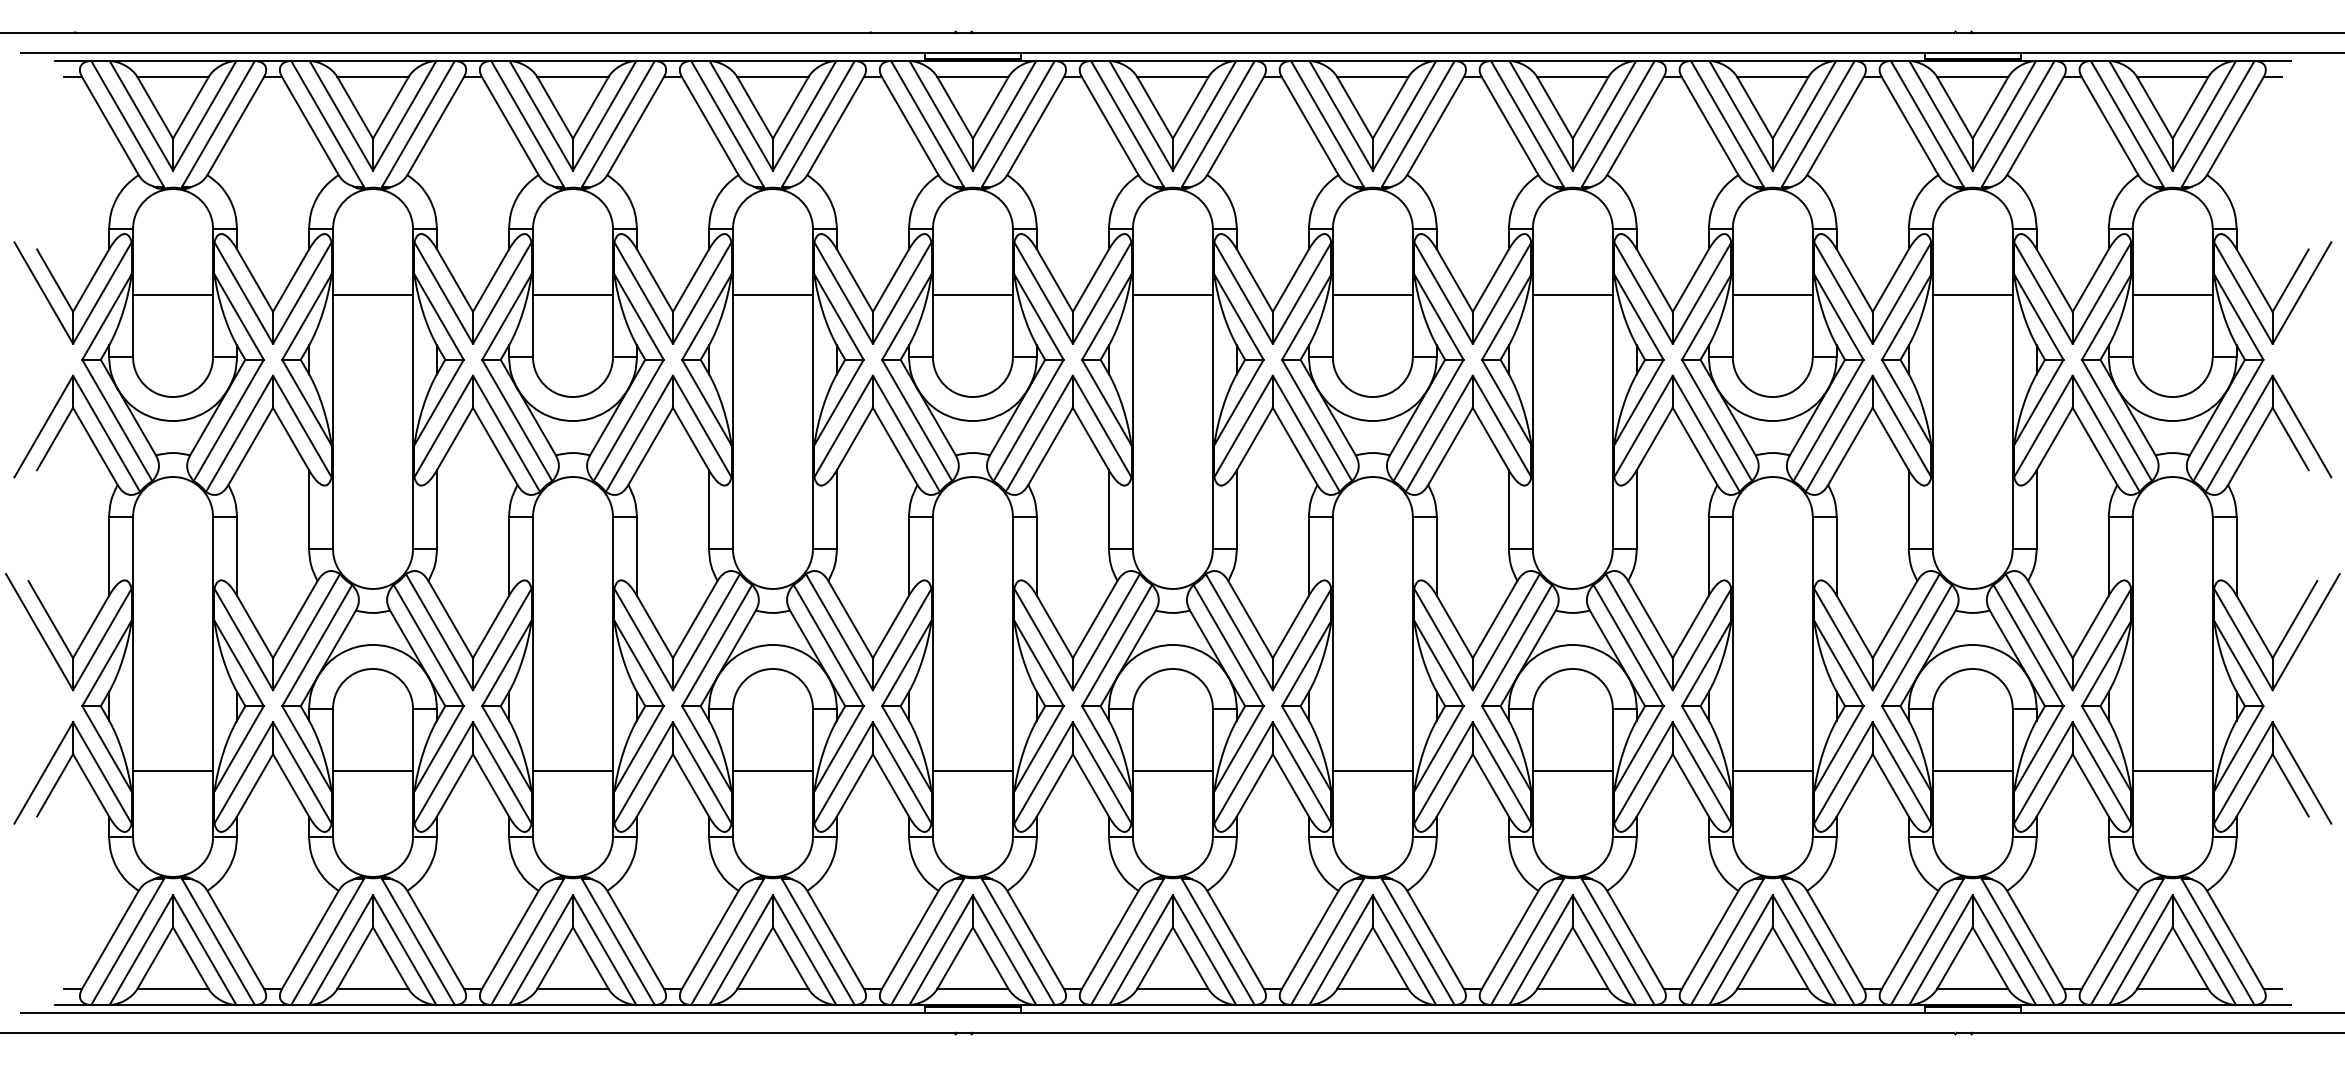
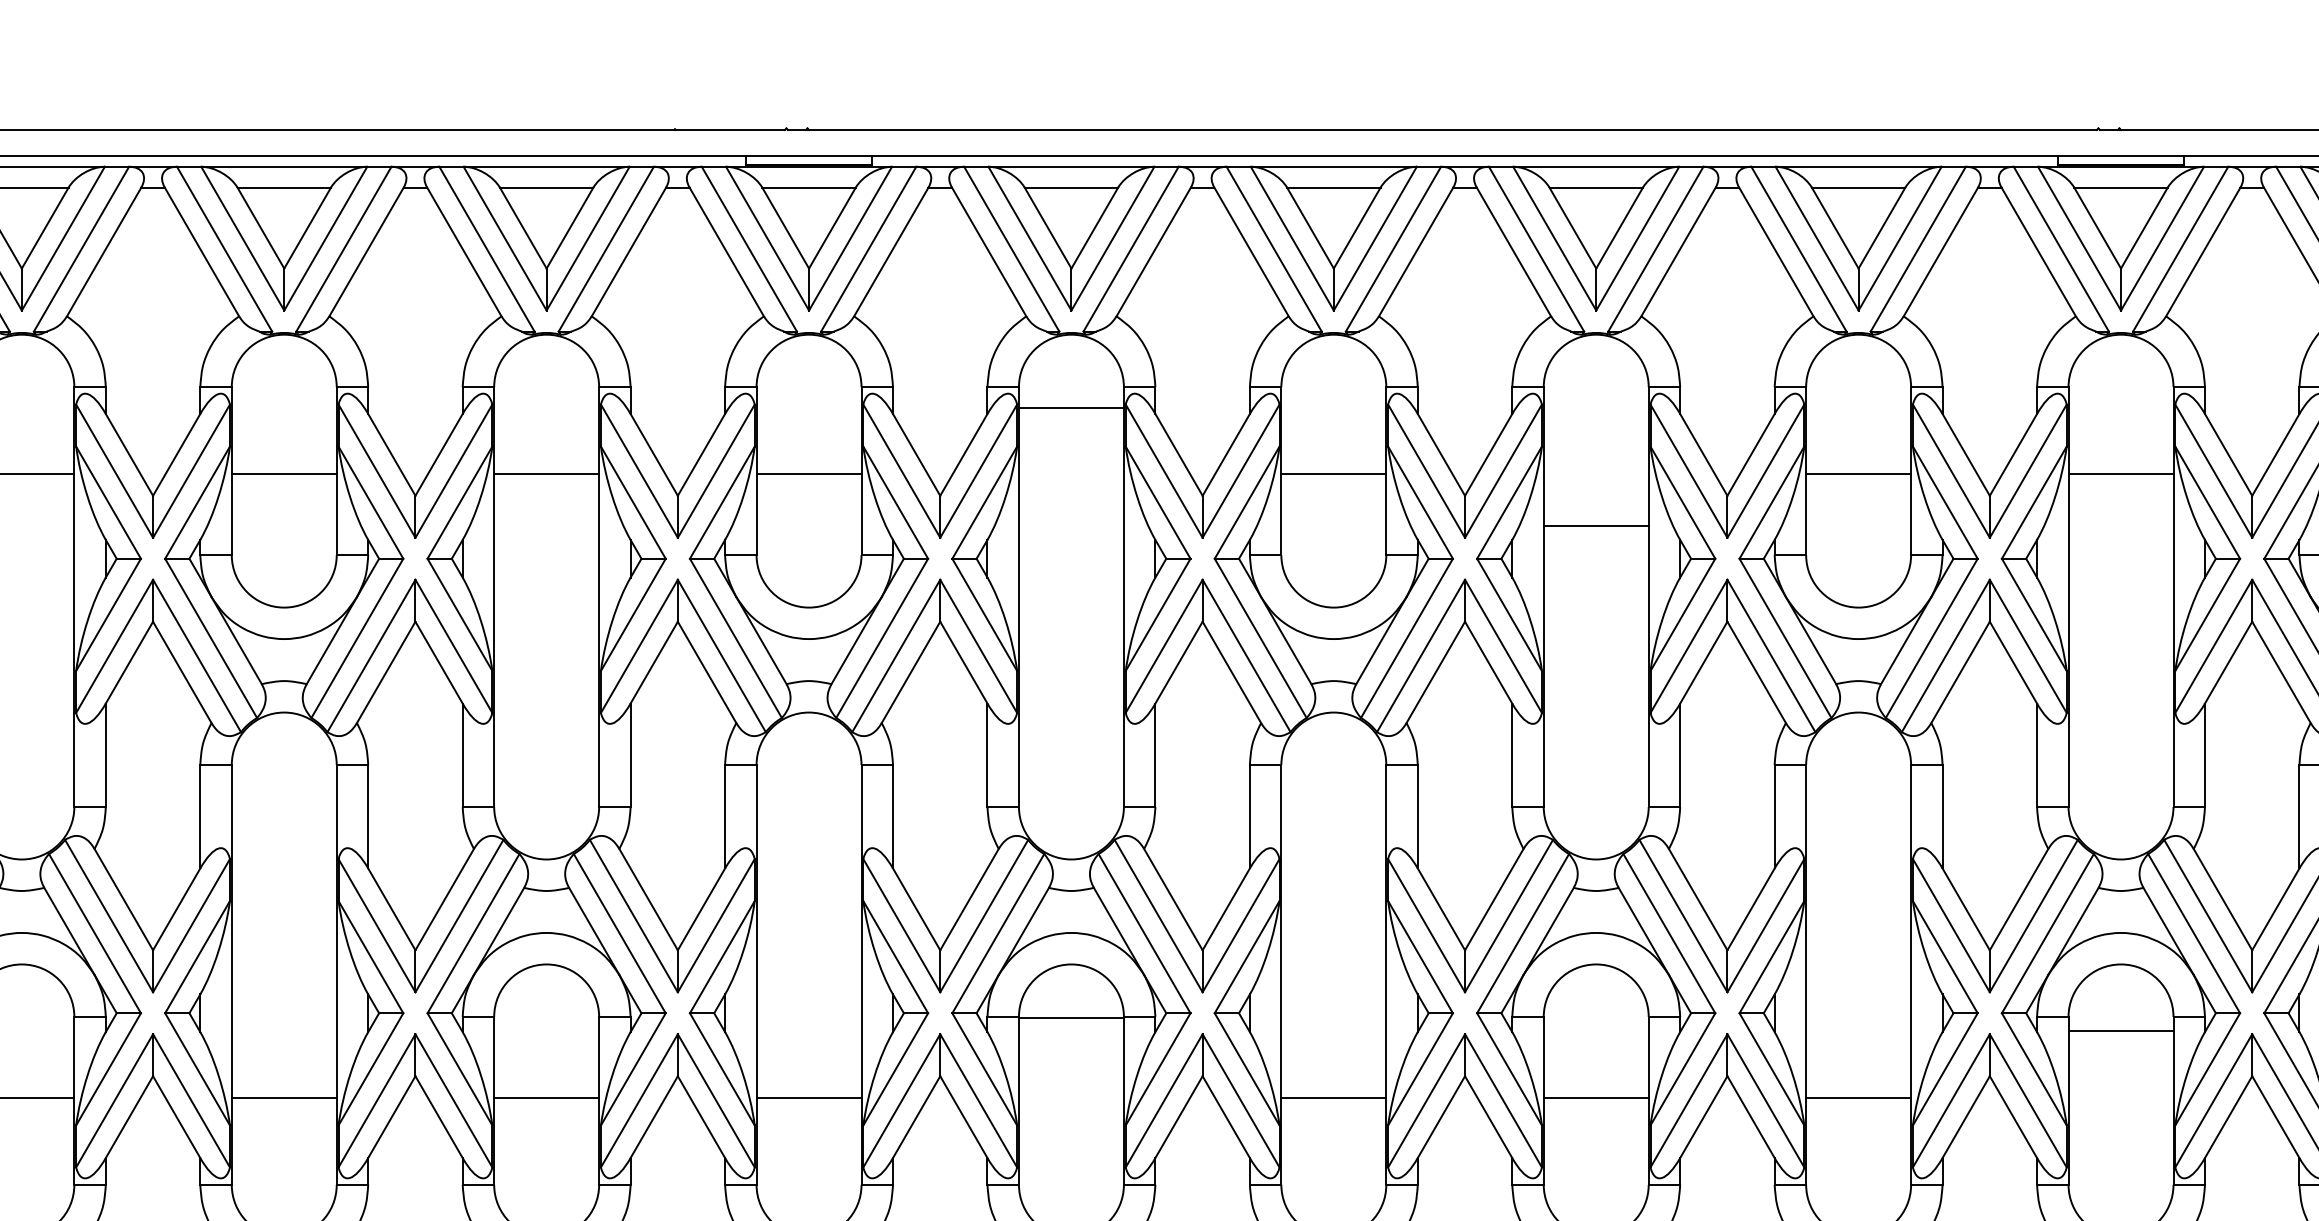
line: (1172, 295) -> (1070, 408), moved
line: (1572, 295) -> (1595, 526), moved
line: (1172, 770) -> (1070, 1017), moved
line: (1972, 770) -> (2120, 1030), moved

